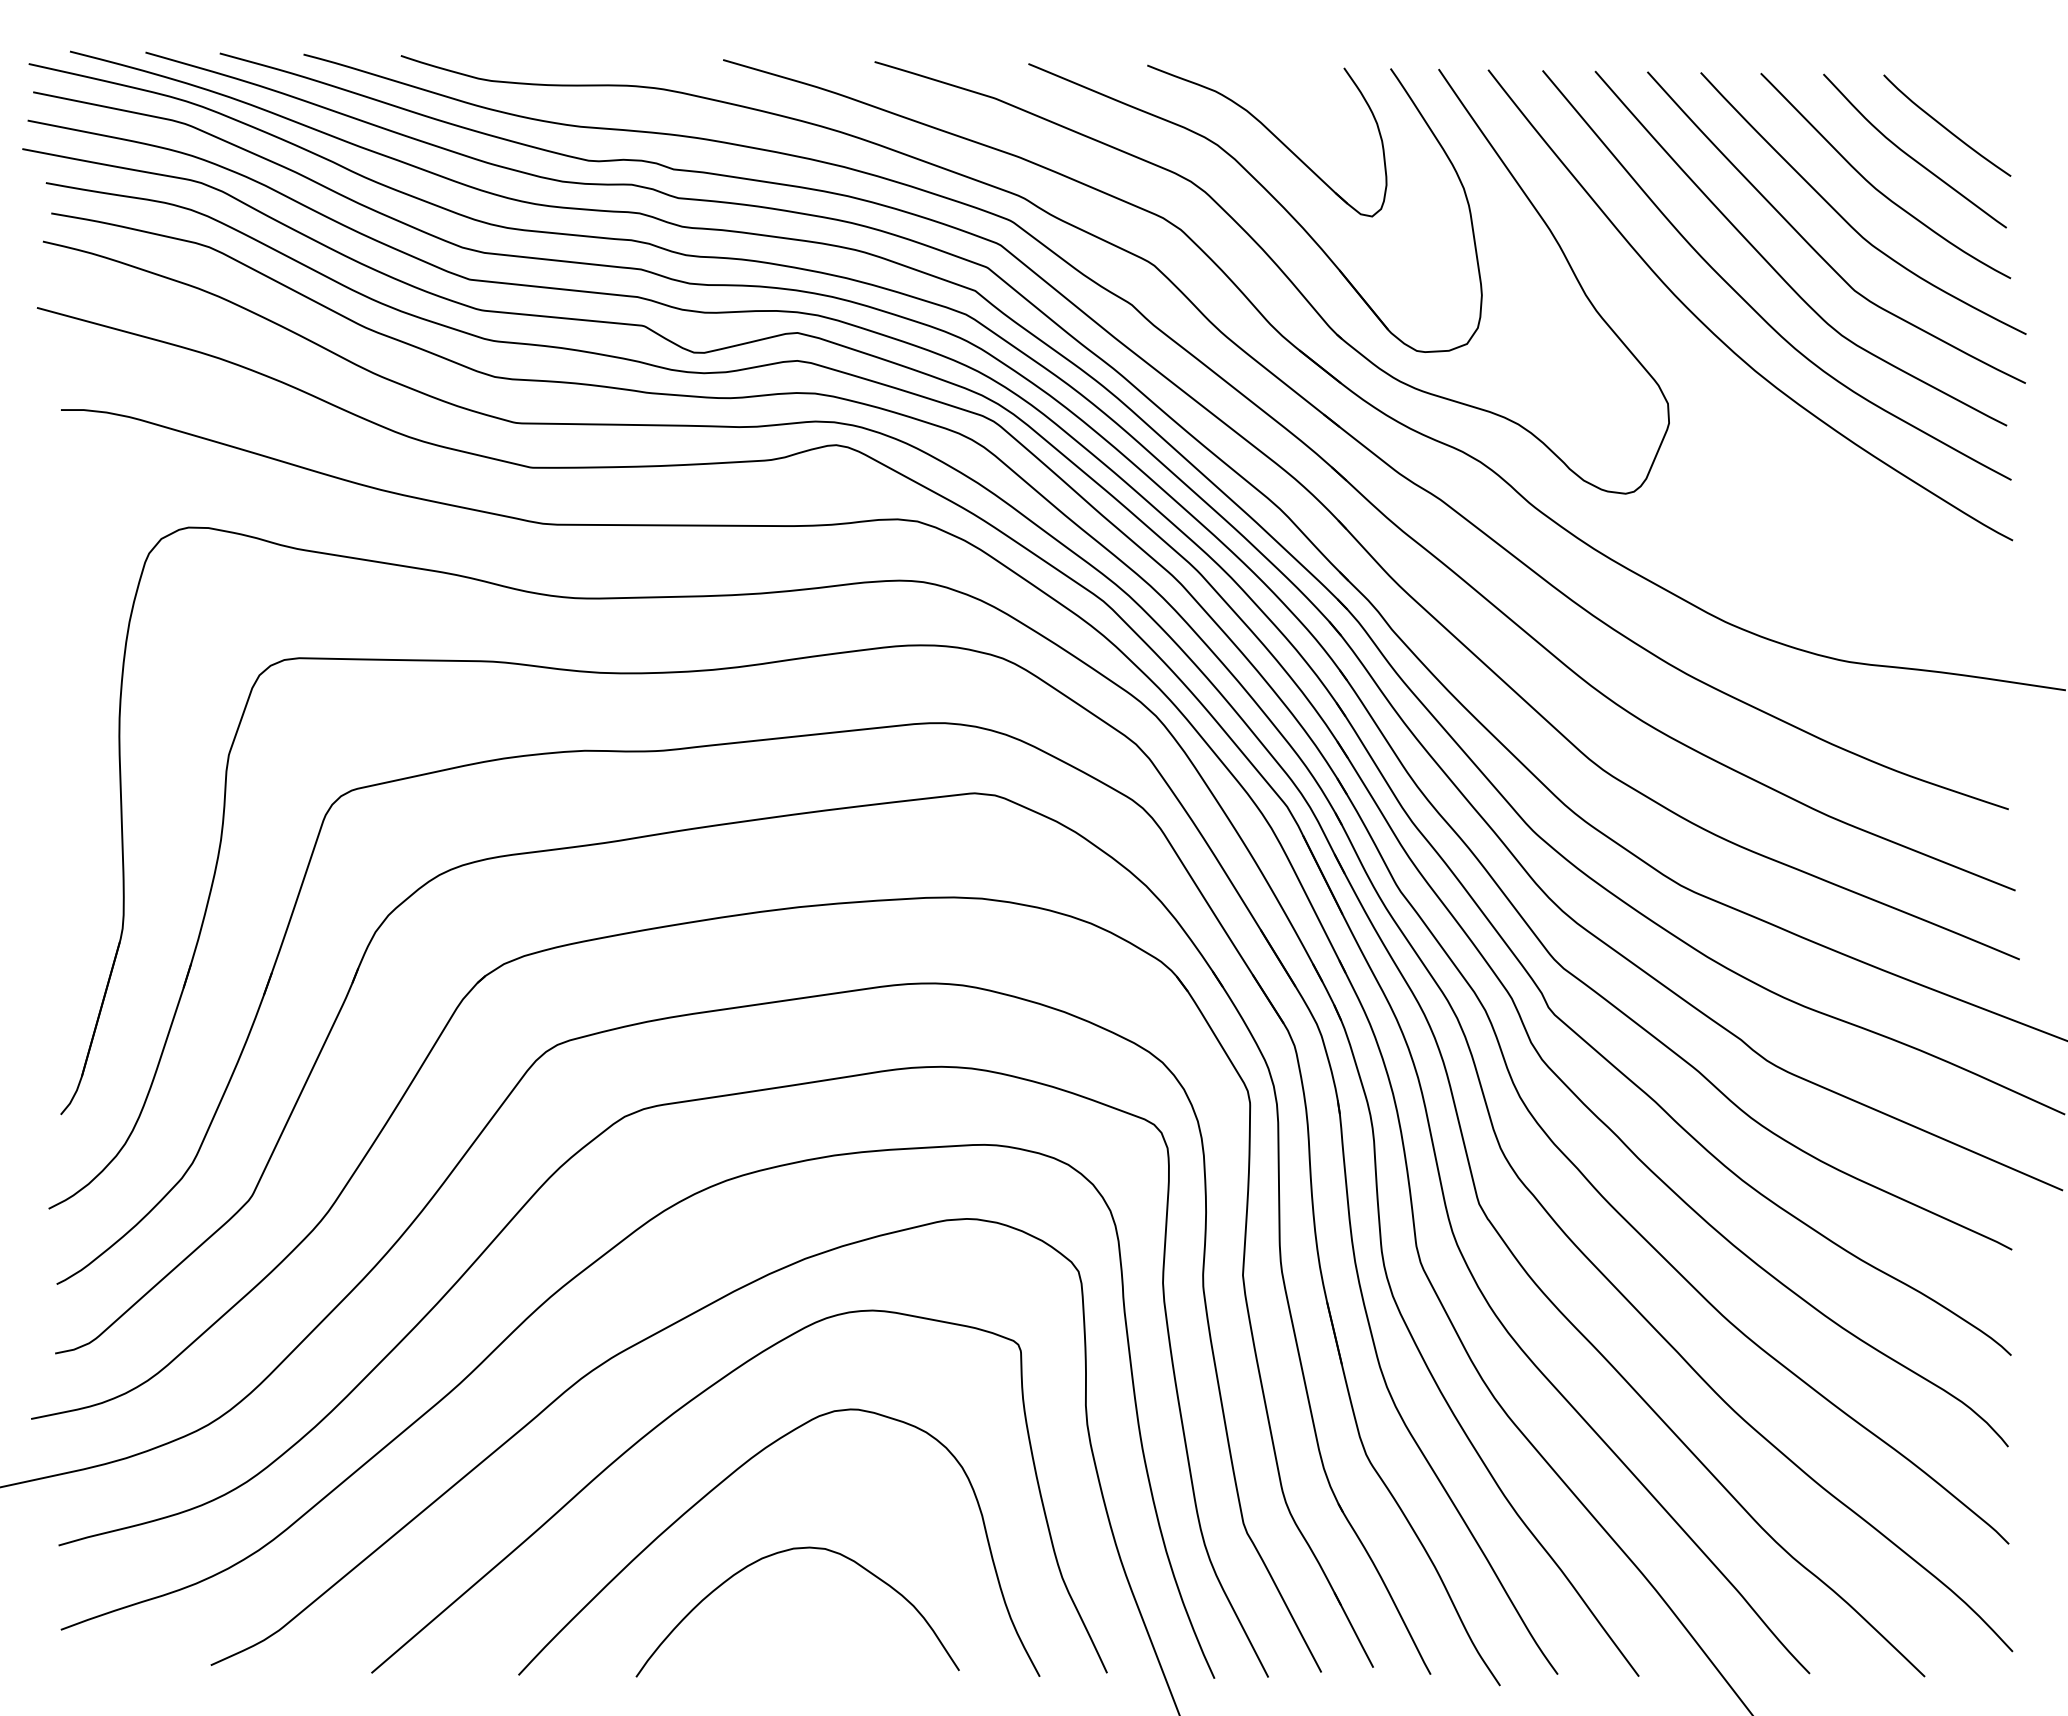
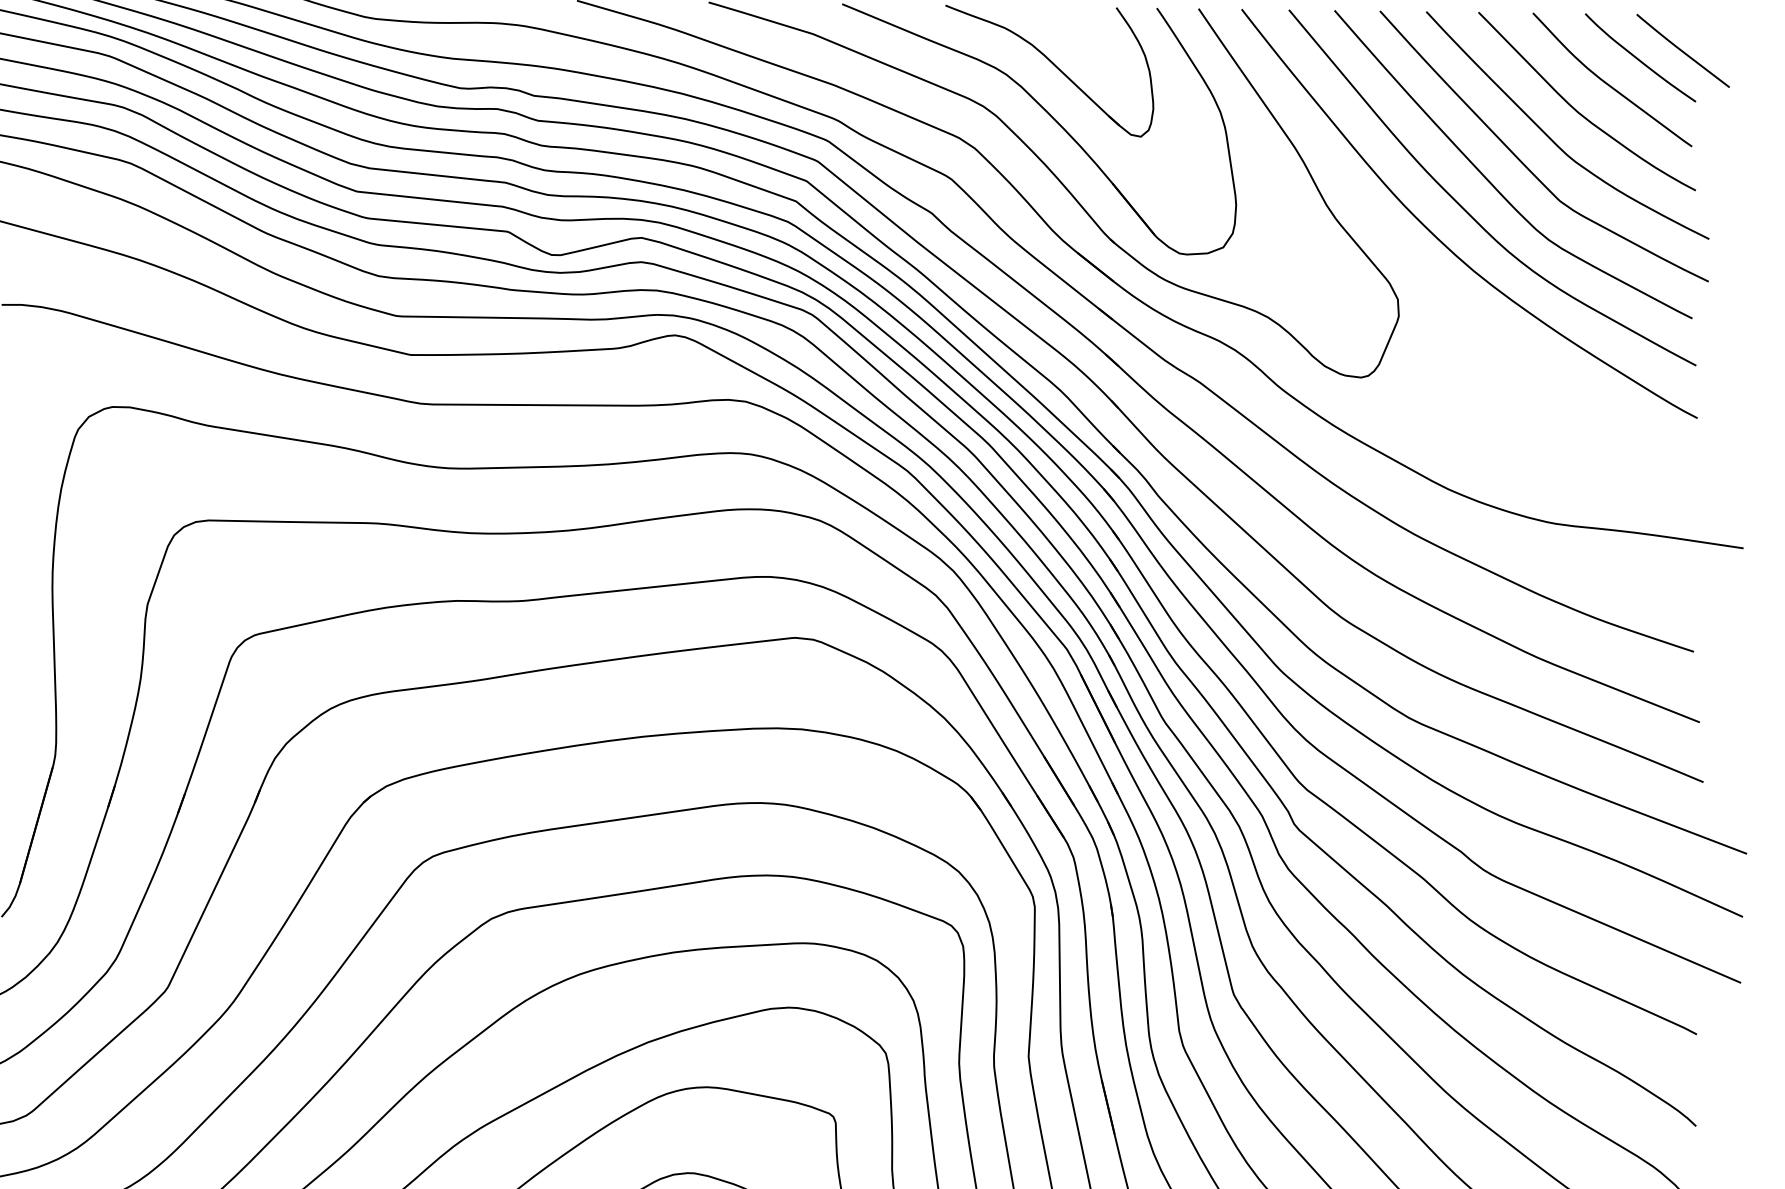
curve: (1996, 117) -> (1683, 50), added

